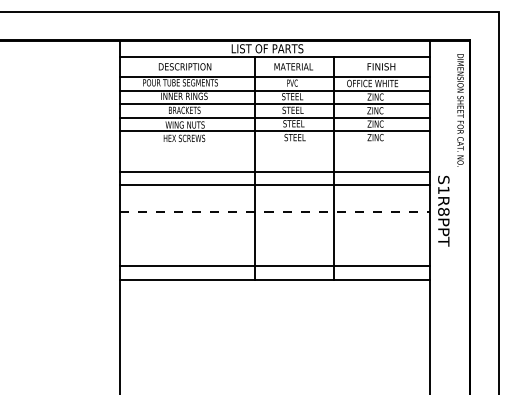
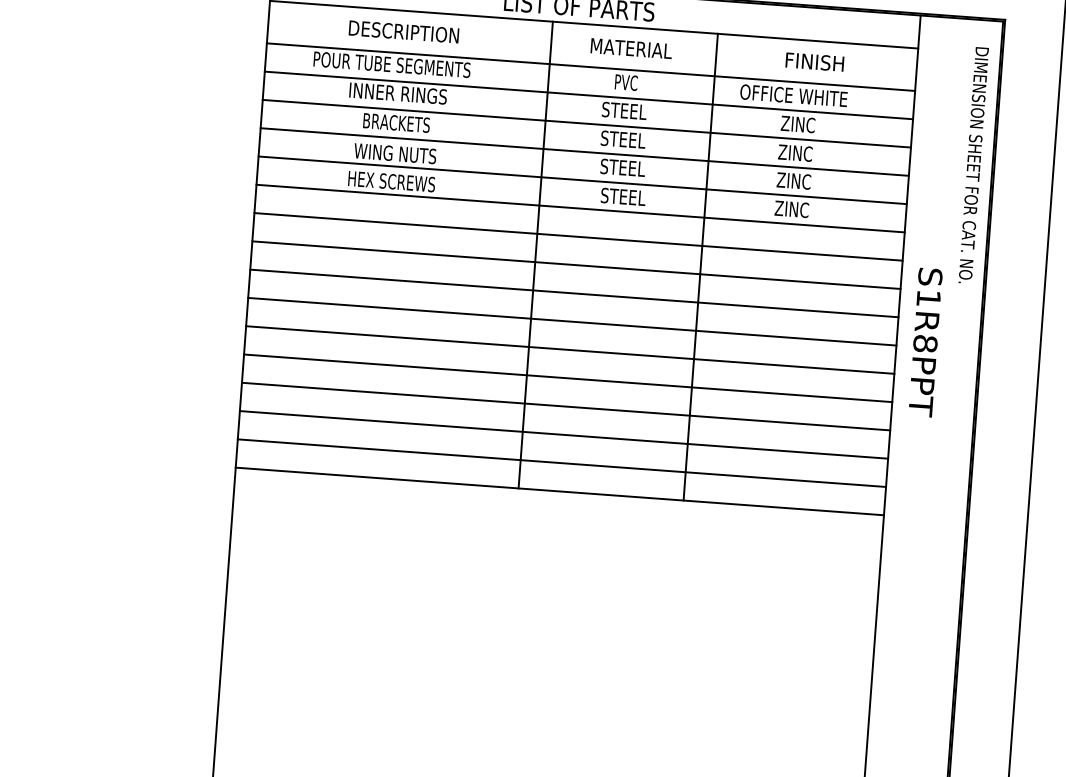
line: (275, 144) -> (581, 208), added
line: (275, 158) -> (579, 237), added
line: (275, 198) -> (572, 321), added
text: (443, 210) -> (924, 340), moved
line: (275, 212) -> (570, 350), dashed -> solid
line: (275, 225) -> (568, 377), added
line: (275, 239) -> (566, 407), added
line: (275, 252) -> (564, 434), added

